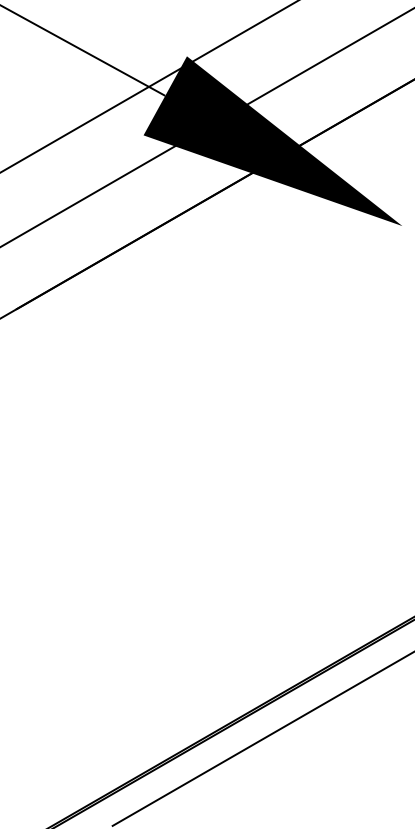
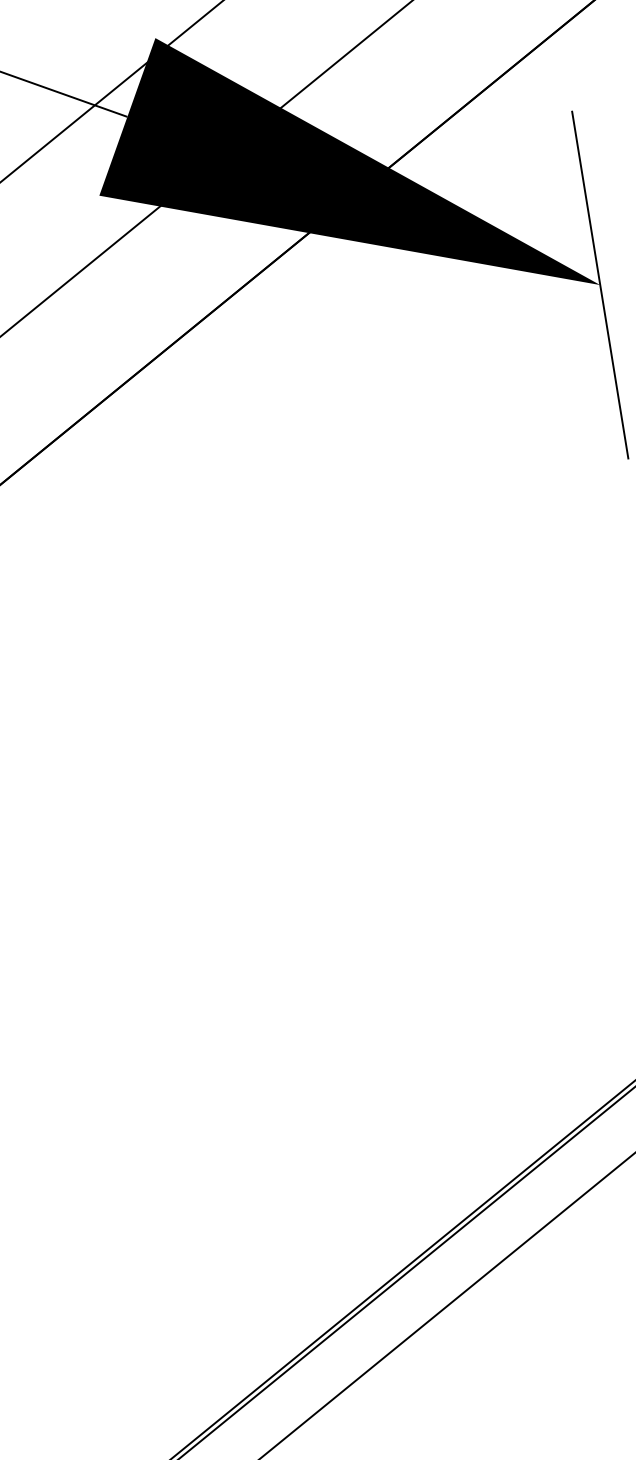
line: (402, 225) -> (600, 283), added

